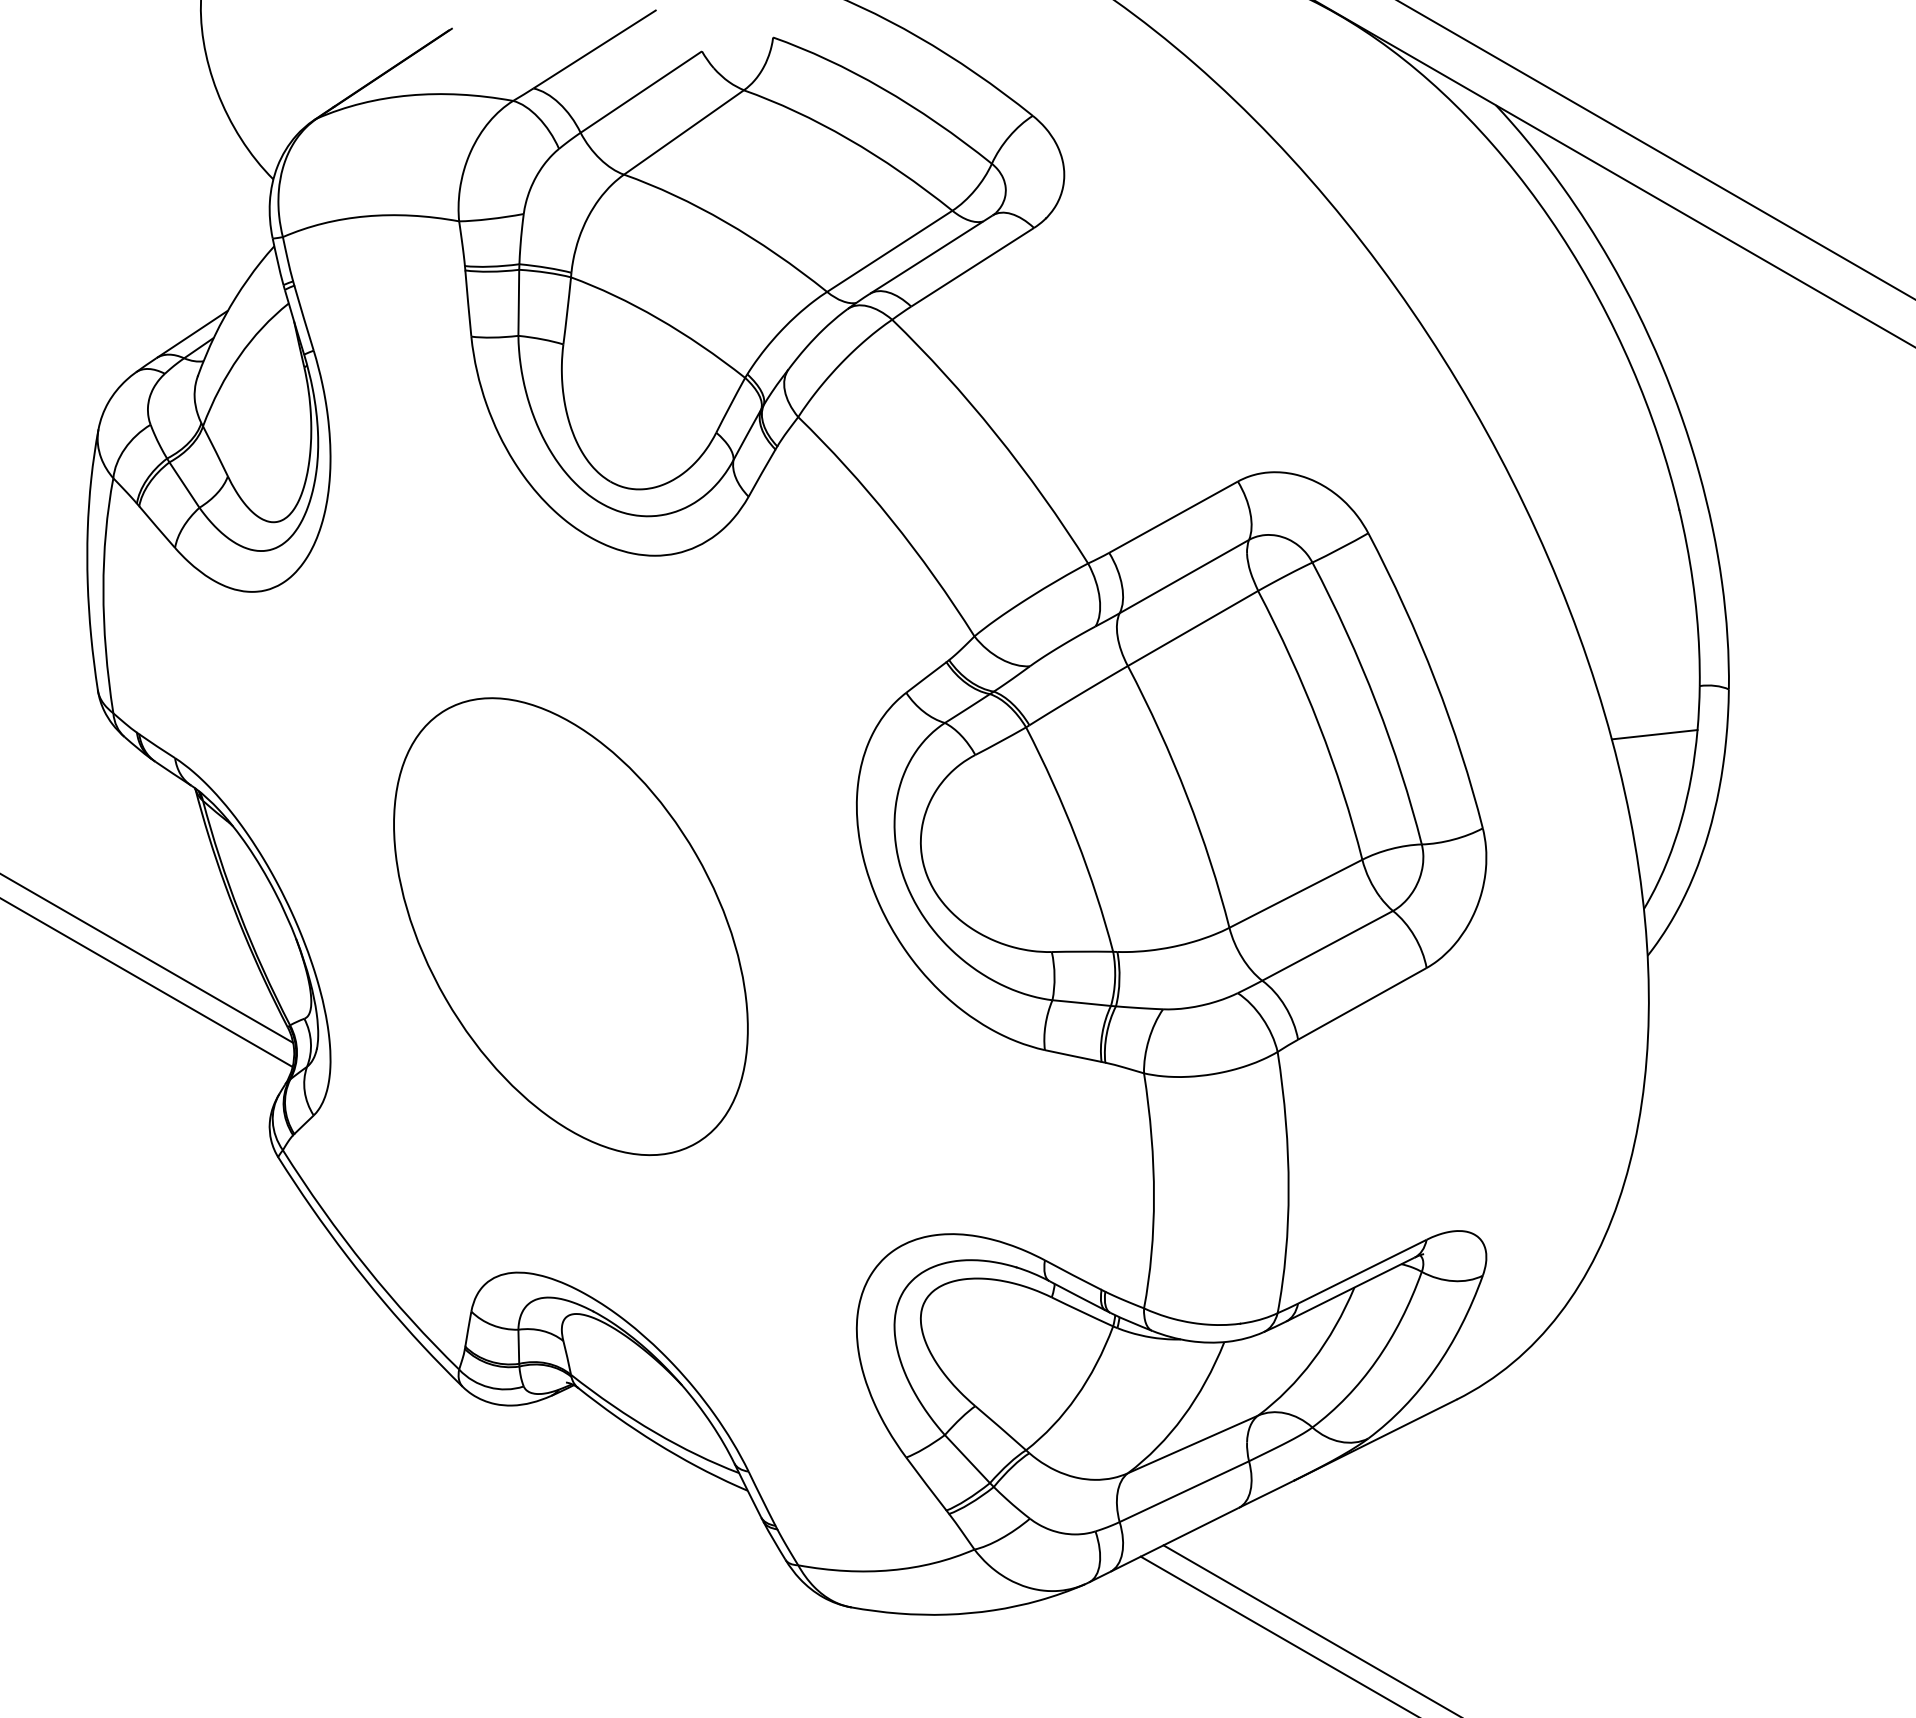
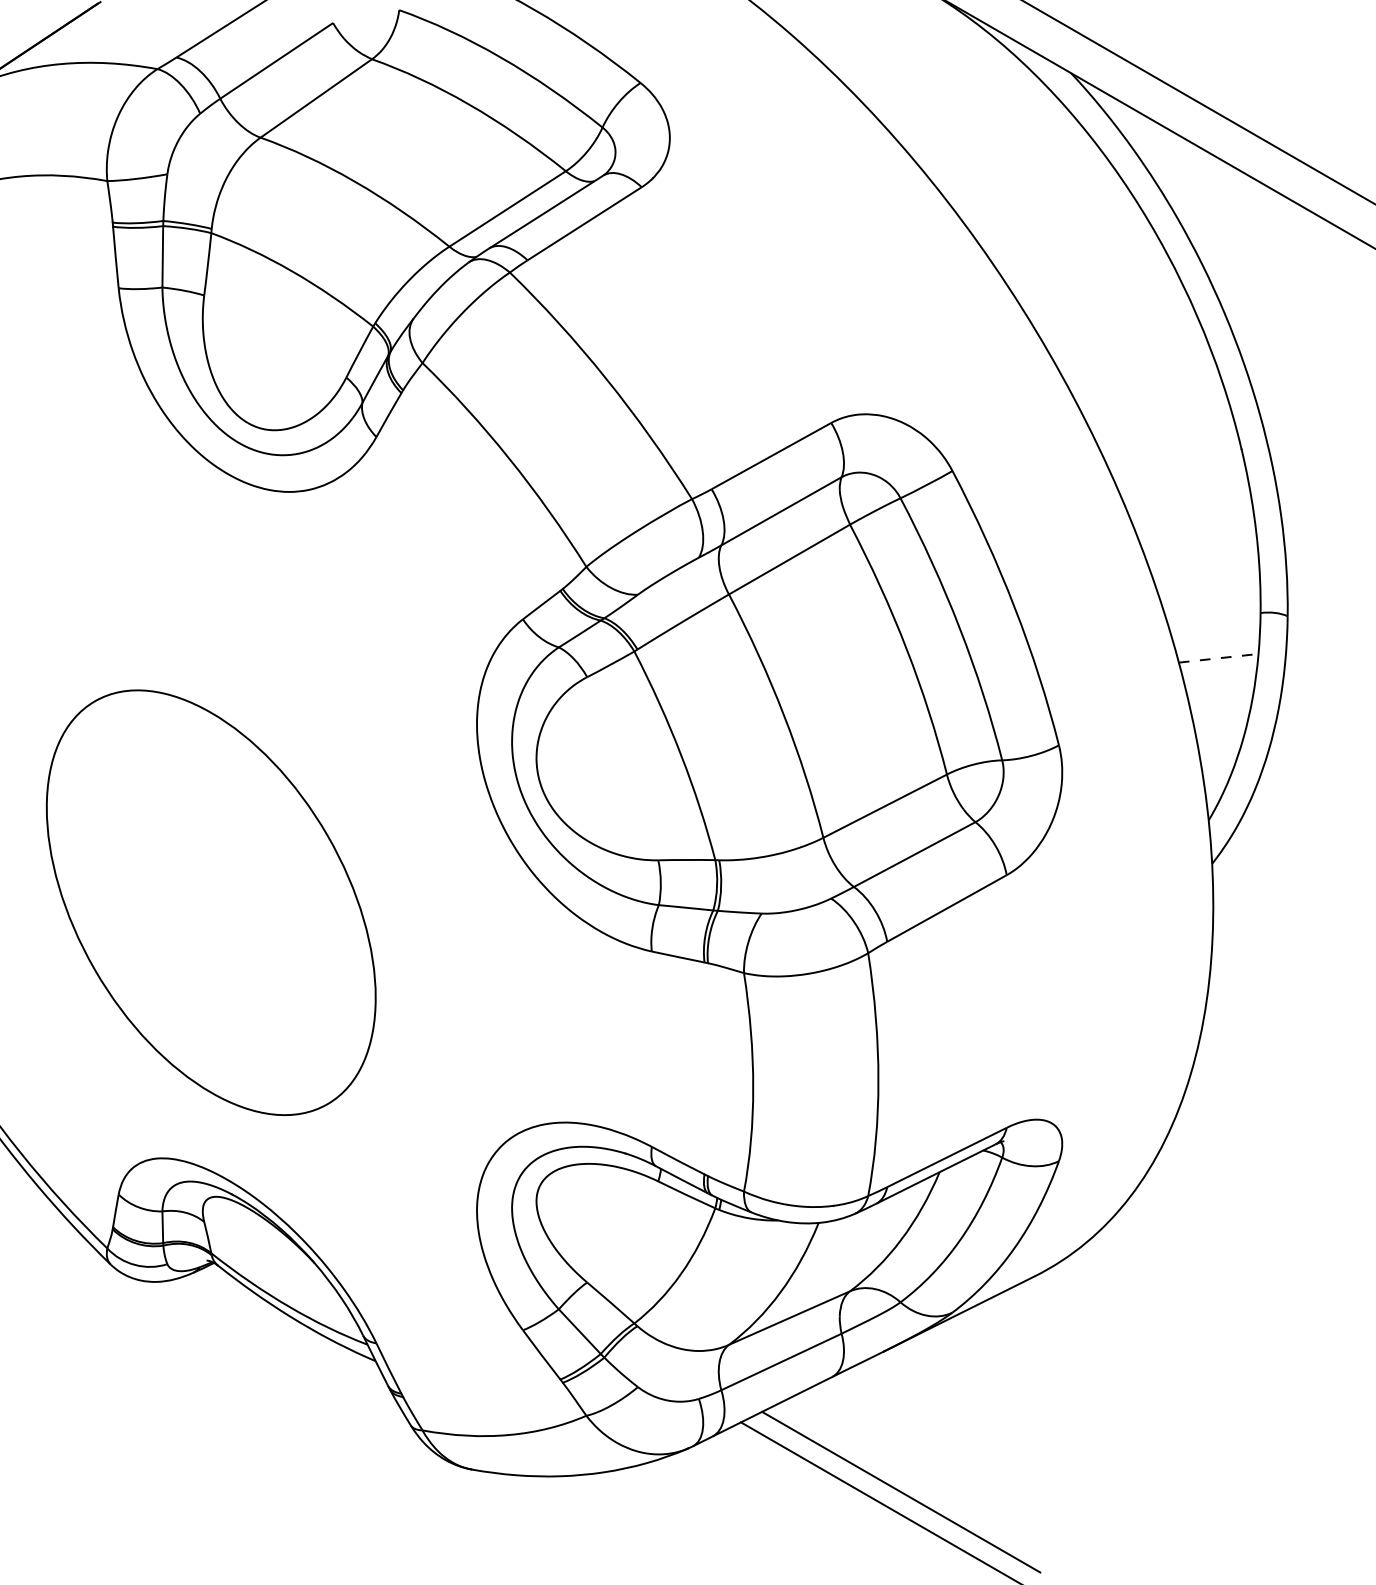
line: (1655, 734) -> (1219, 658), solid -> dashed
part: (570, 926) -> (210, 902), moved

